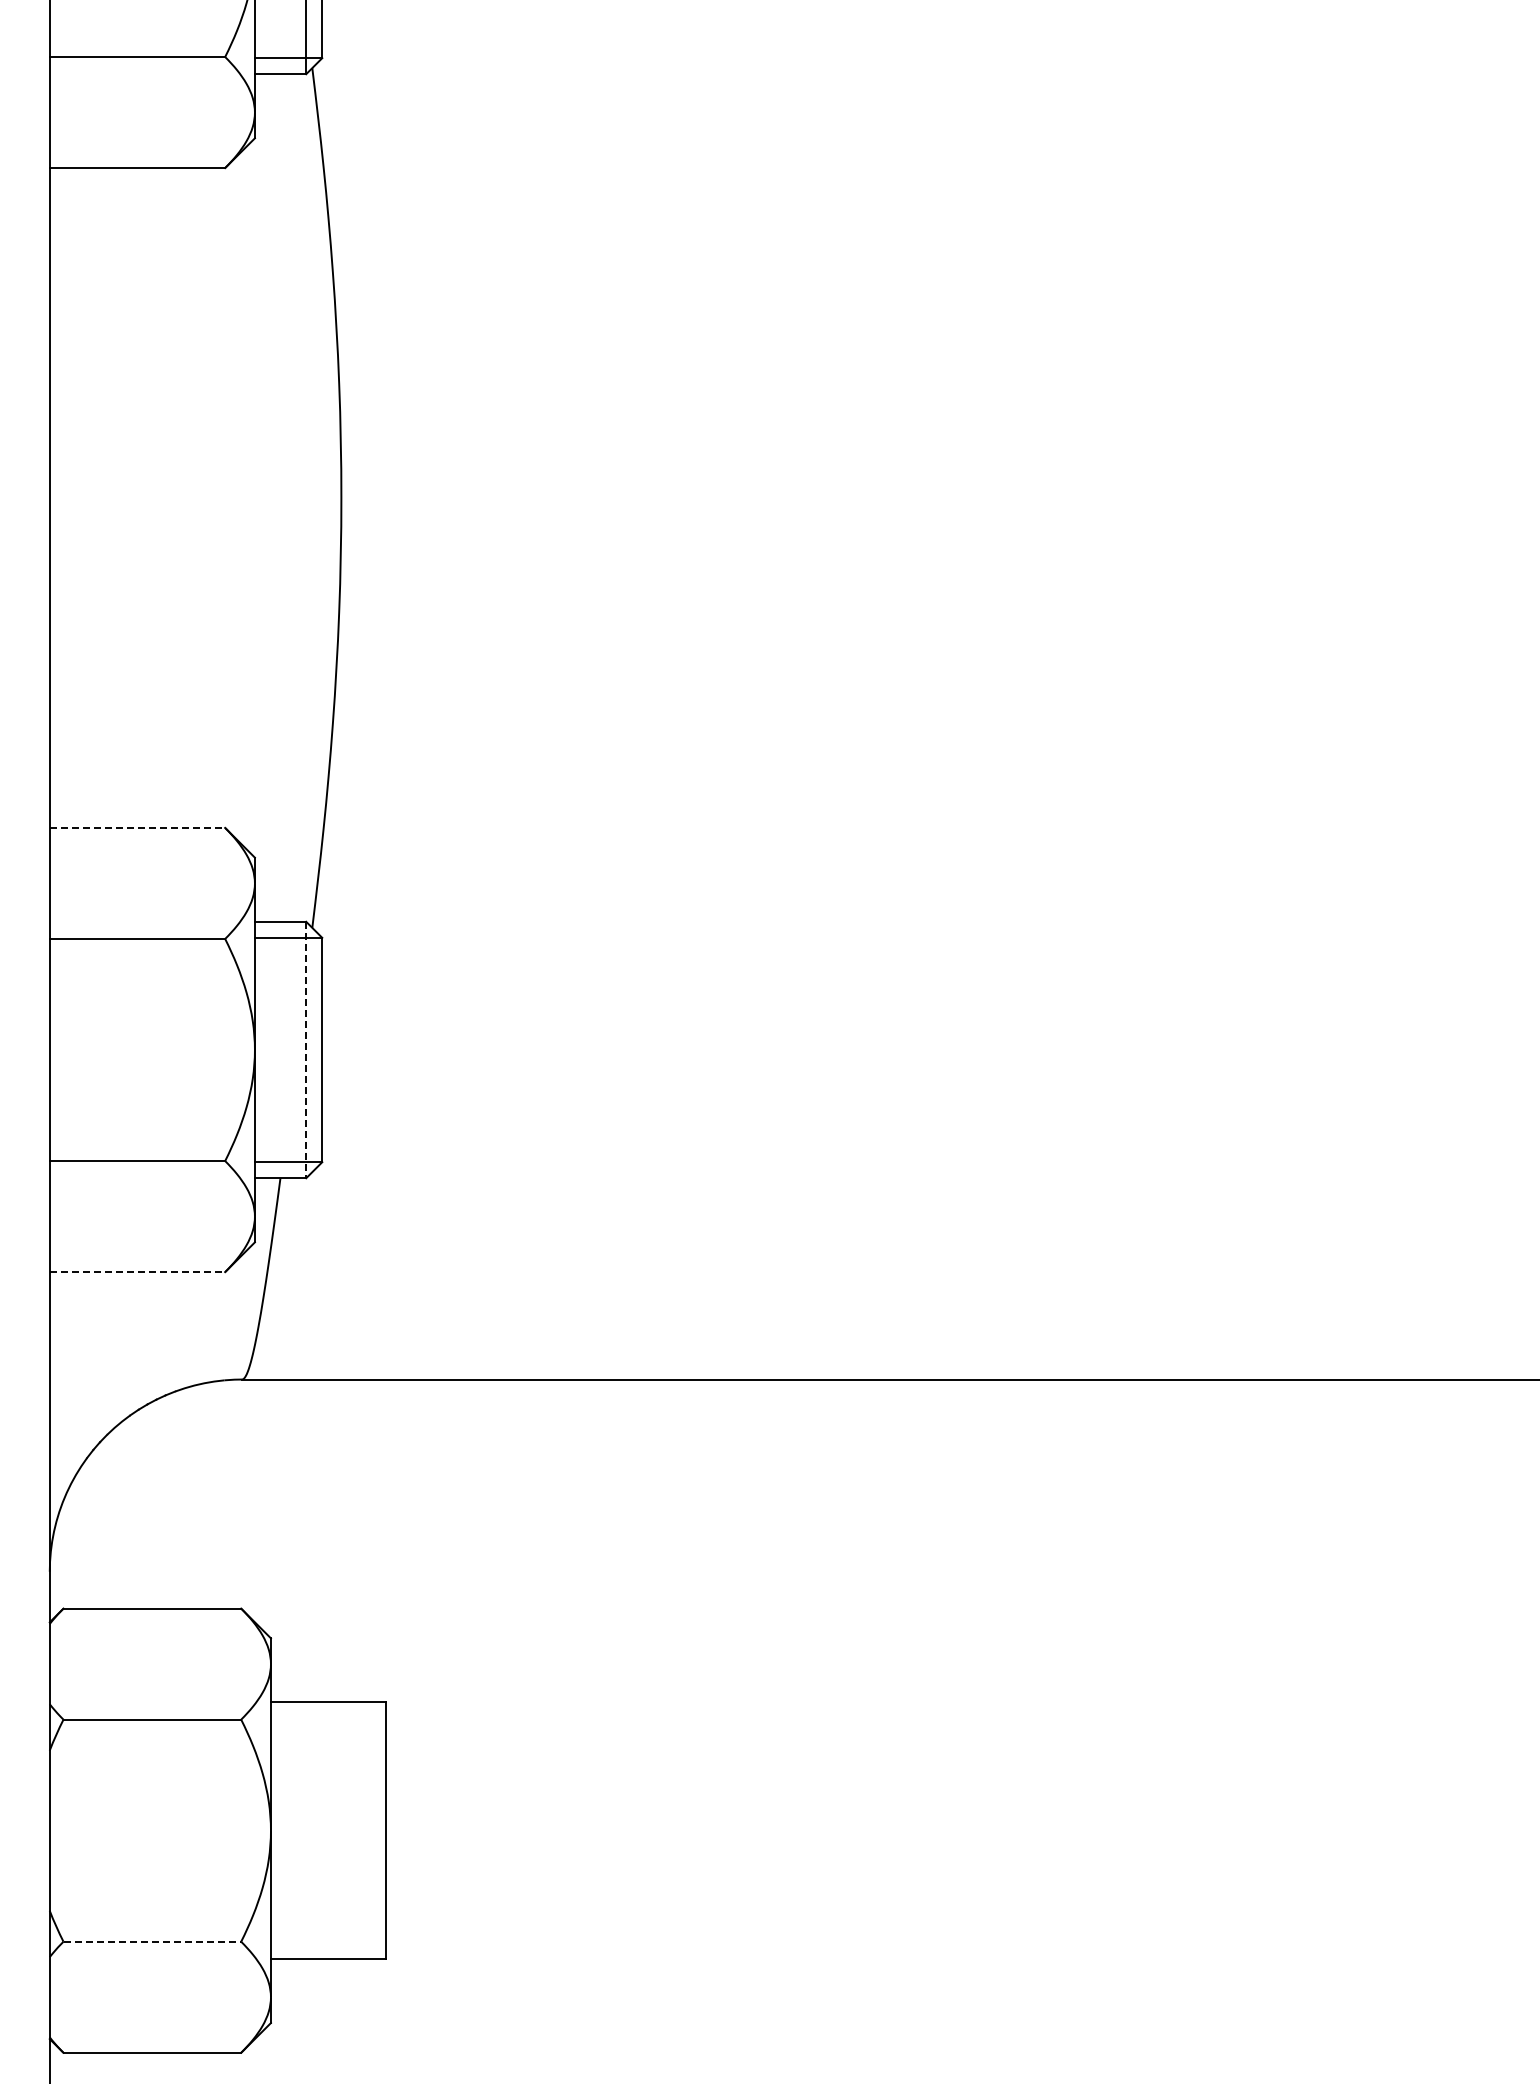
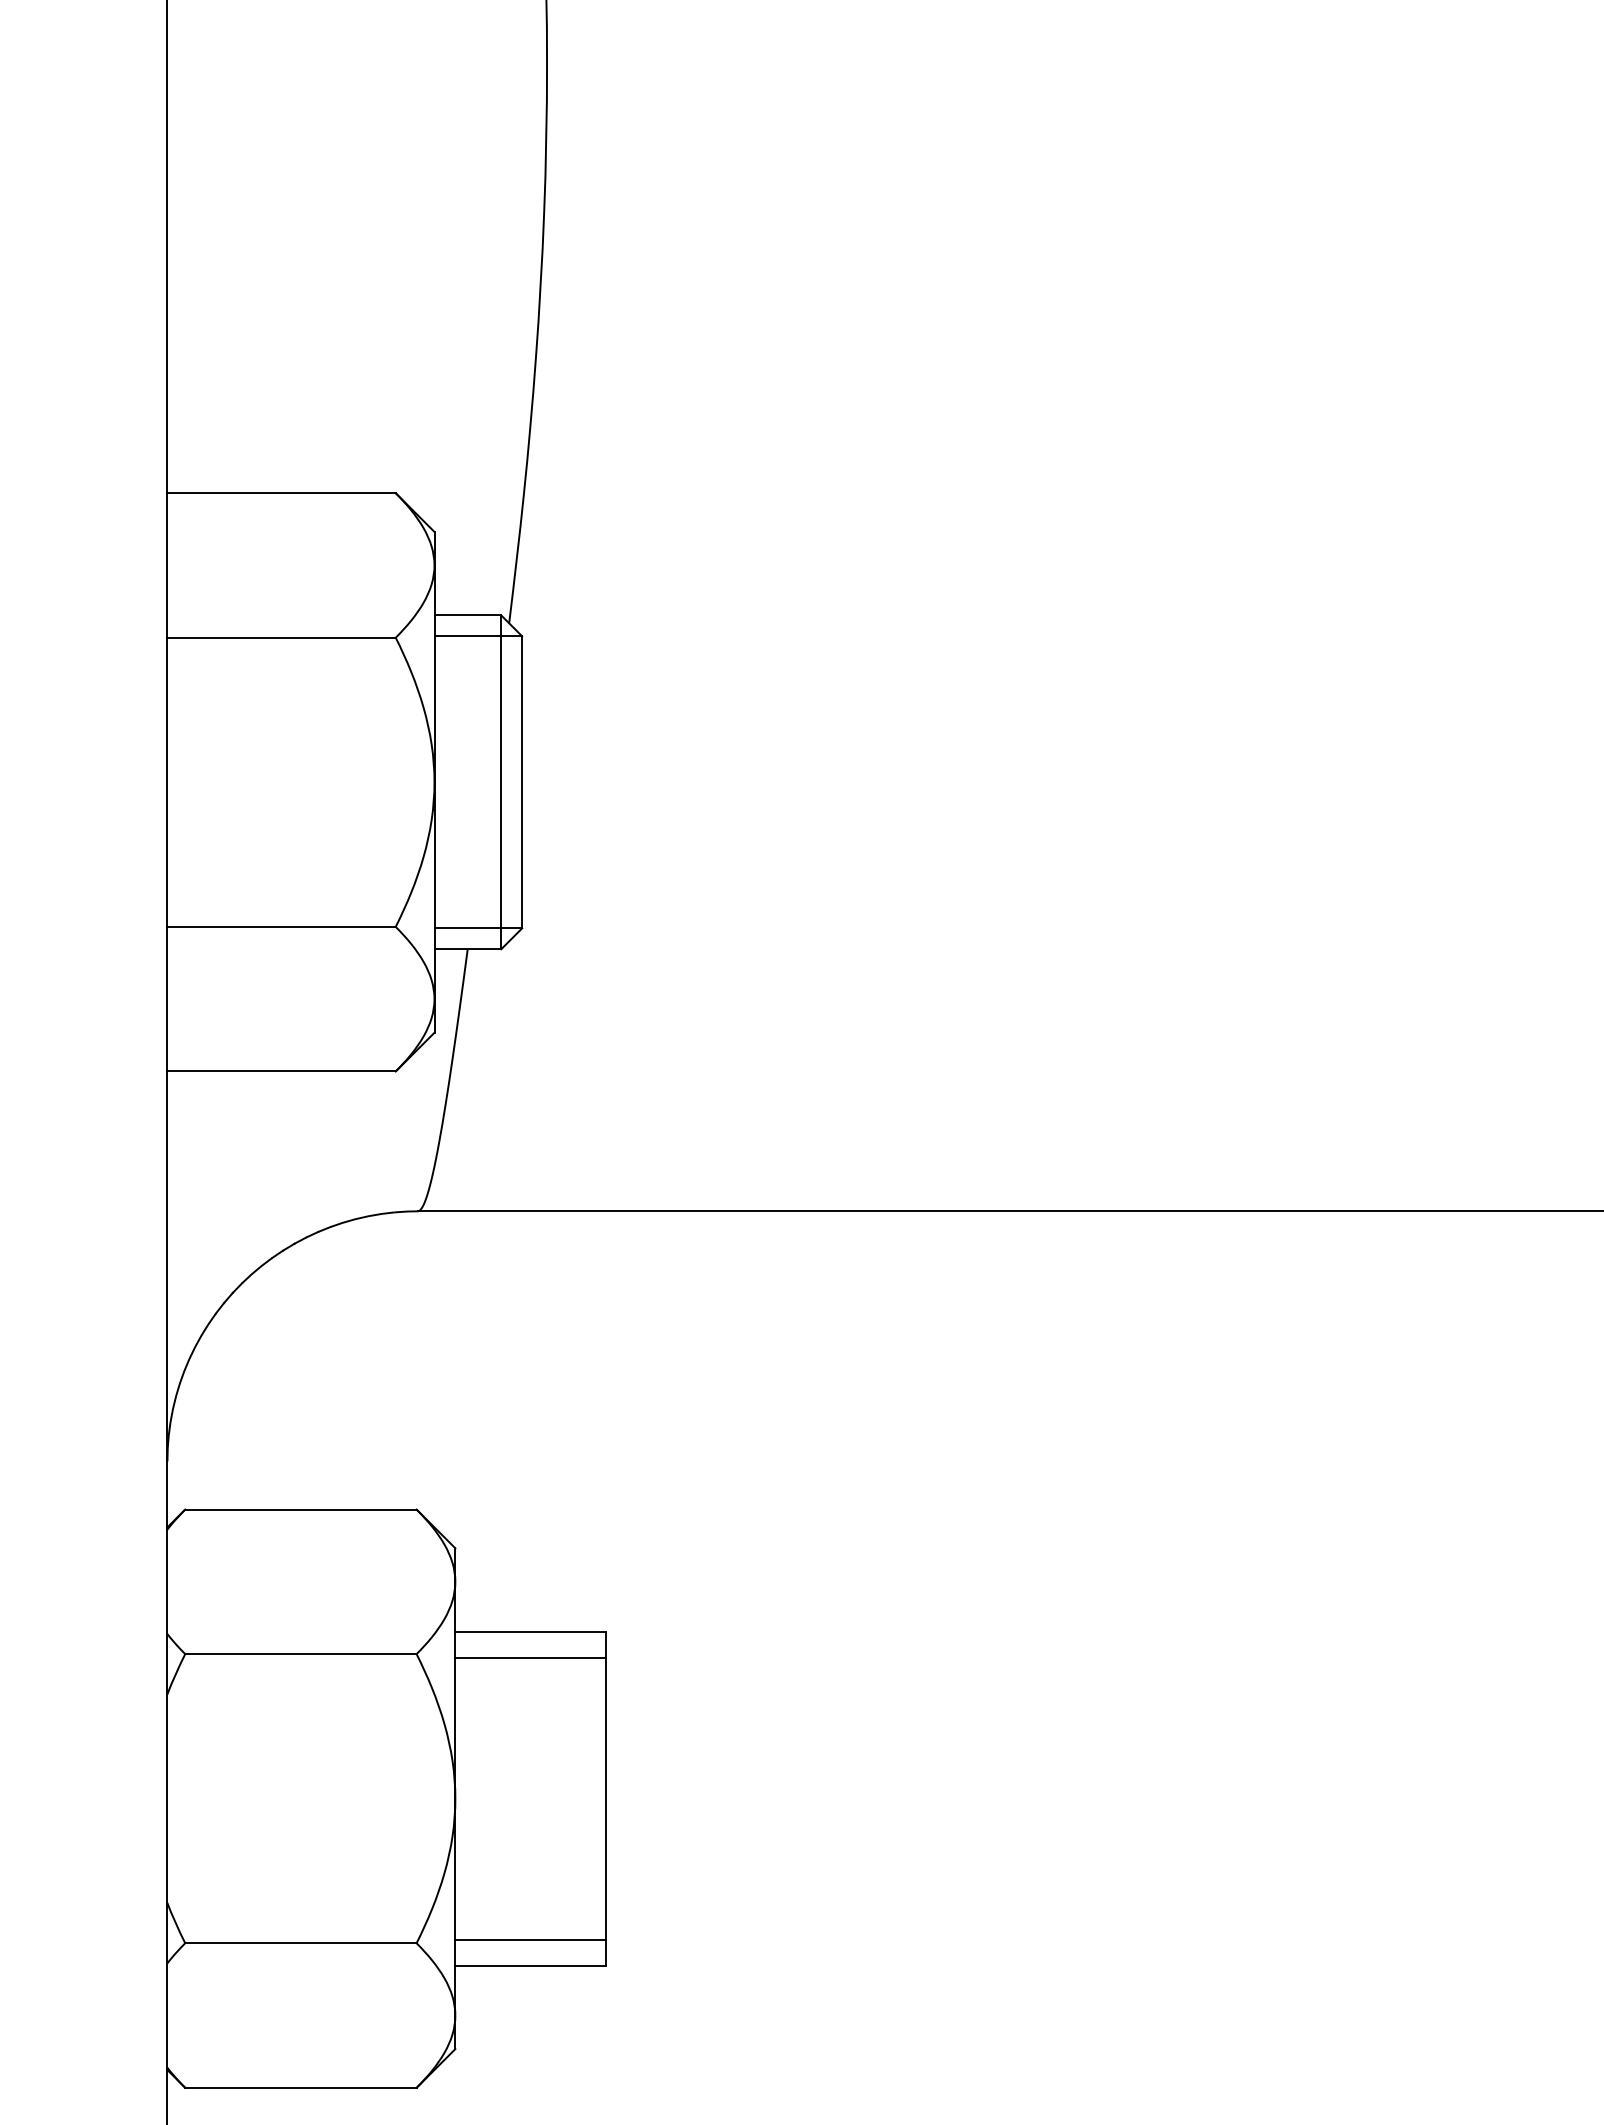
line: (137, 827) -> (281, 492), dashed -> solid
line: (306, 1050) -> (501, 782), dashed -> solid
line: (137, 1272) -> (281, 1071), dashed -> solid
line: (328, 1722) -> (530, 1657), added
line: (328, 1938) -> (530, 1939), added
line: (152, 1941) -> (301, 1942), dashed -> solid

